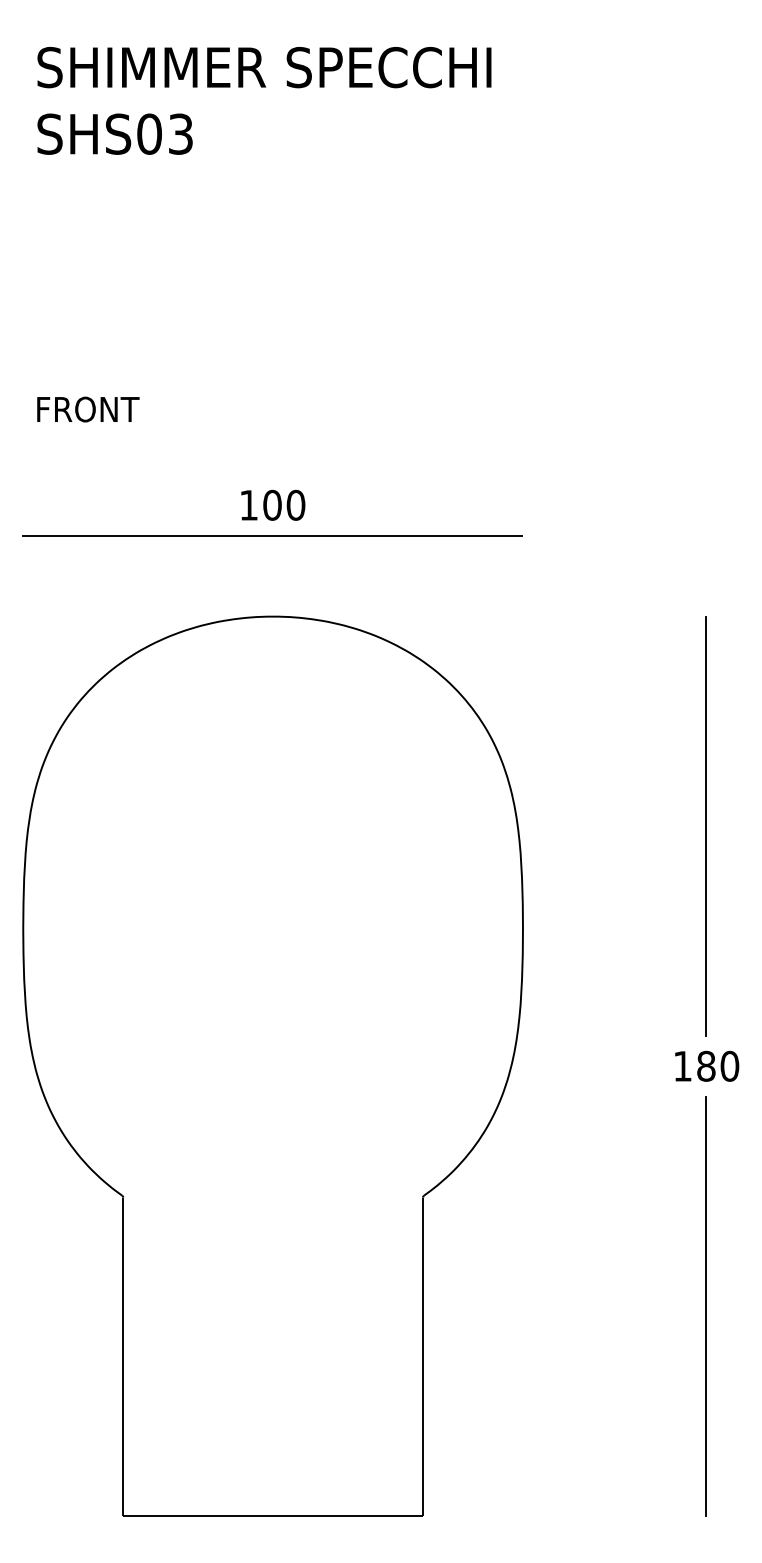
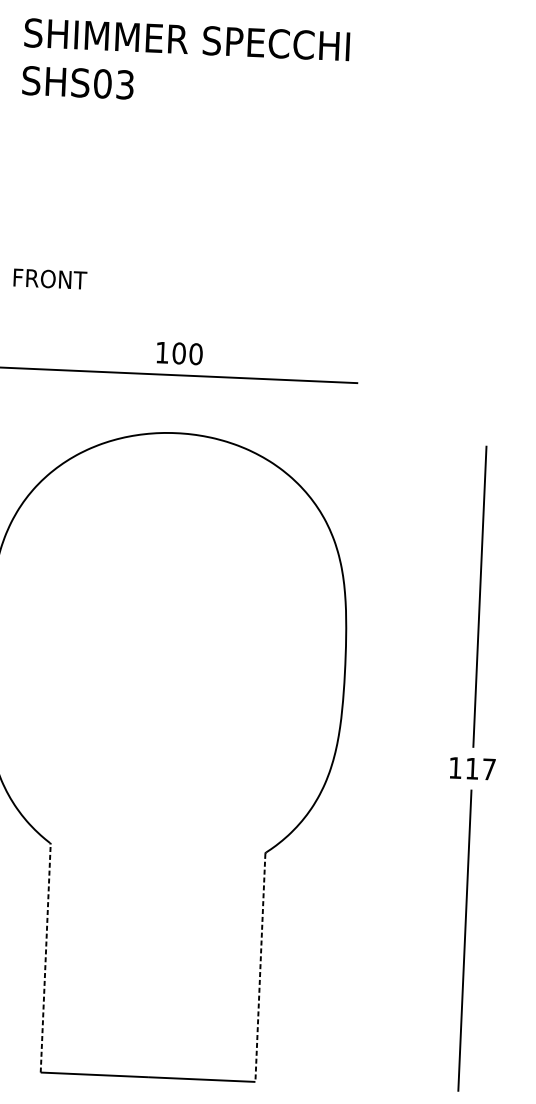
text: (718, 1065) -> (481, 768), 180 -> 117
line: (123, 1356) -> (45, 958), solid -> dashed
line: (423, 1357) -> (260, 968), solid -> dashed

